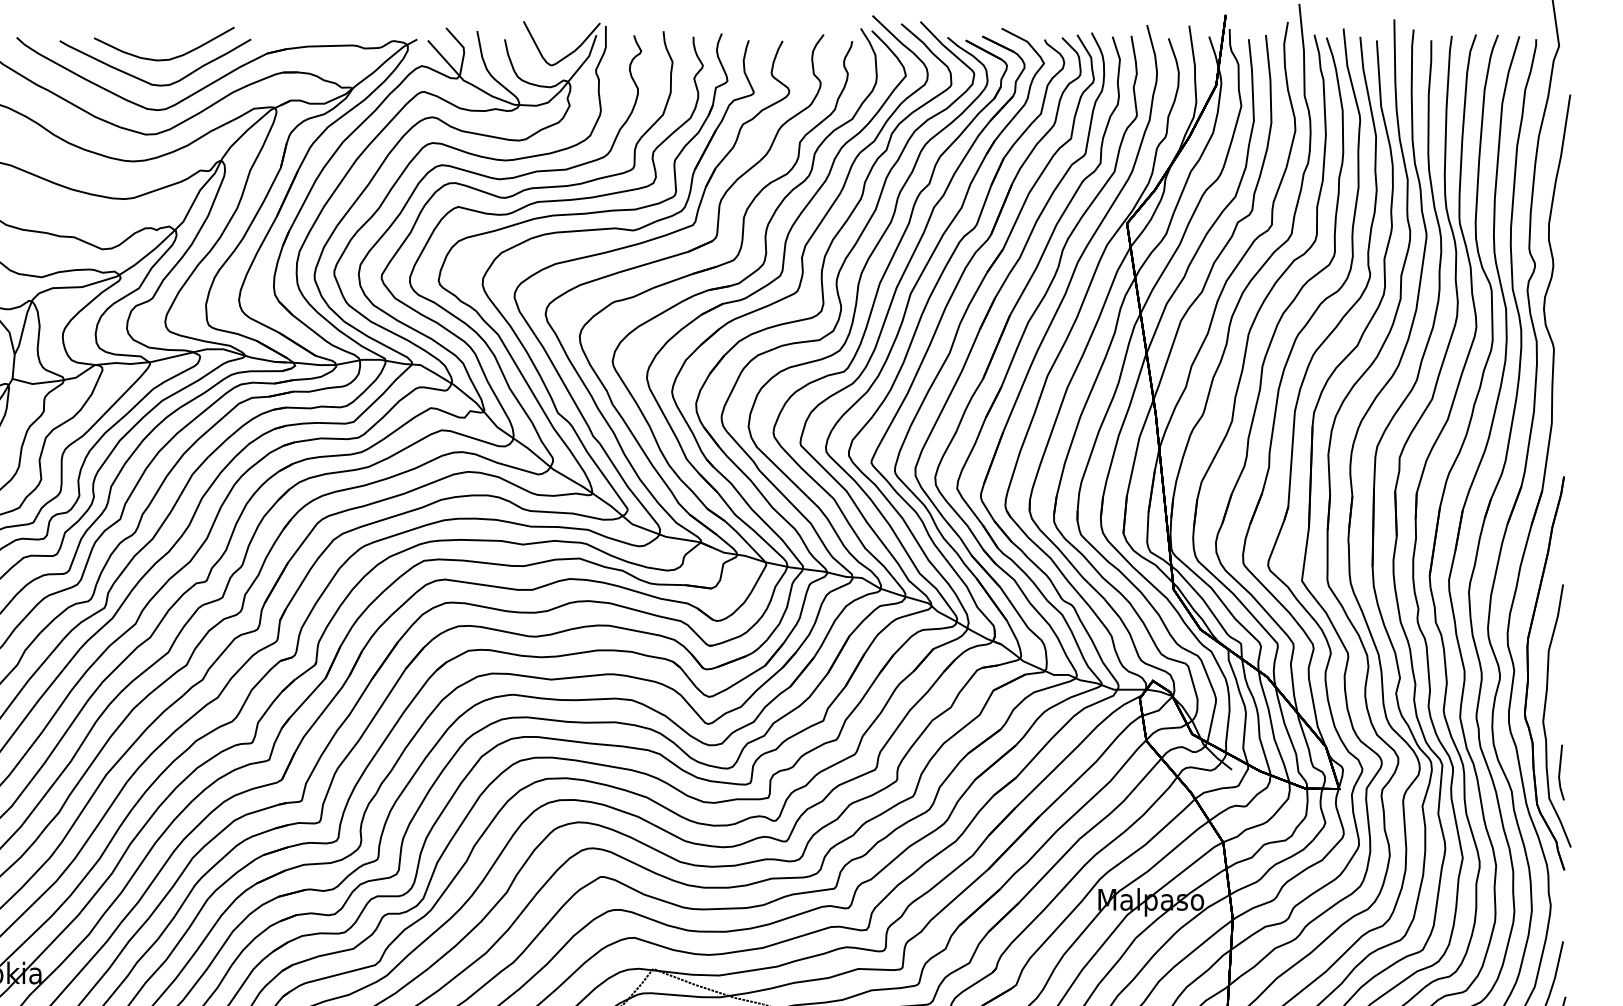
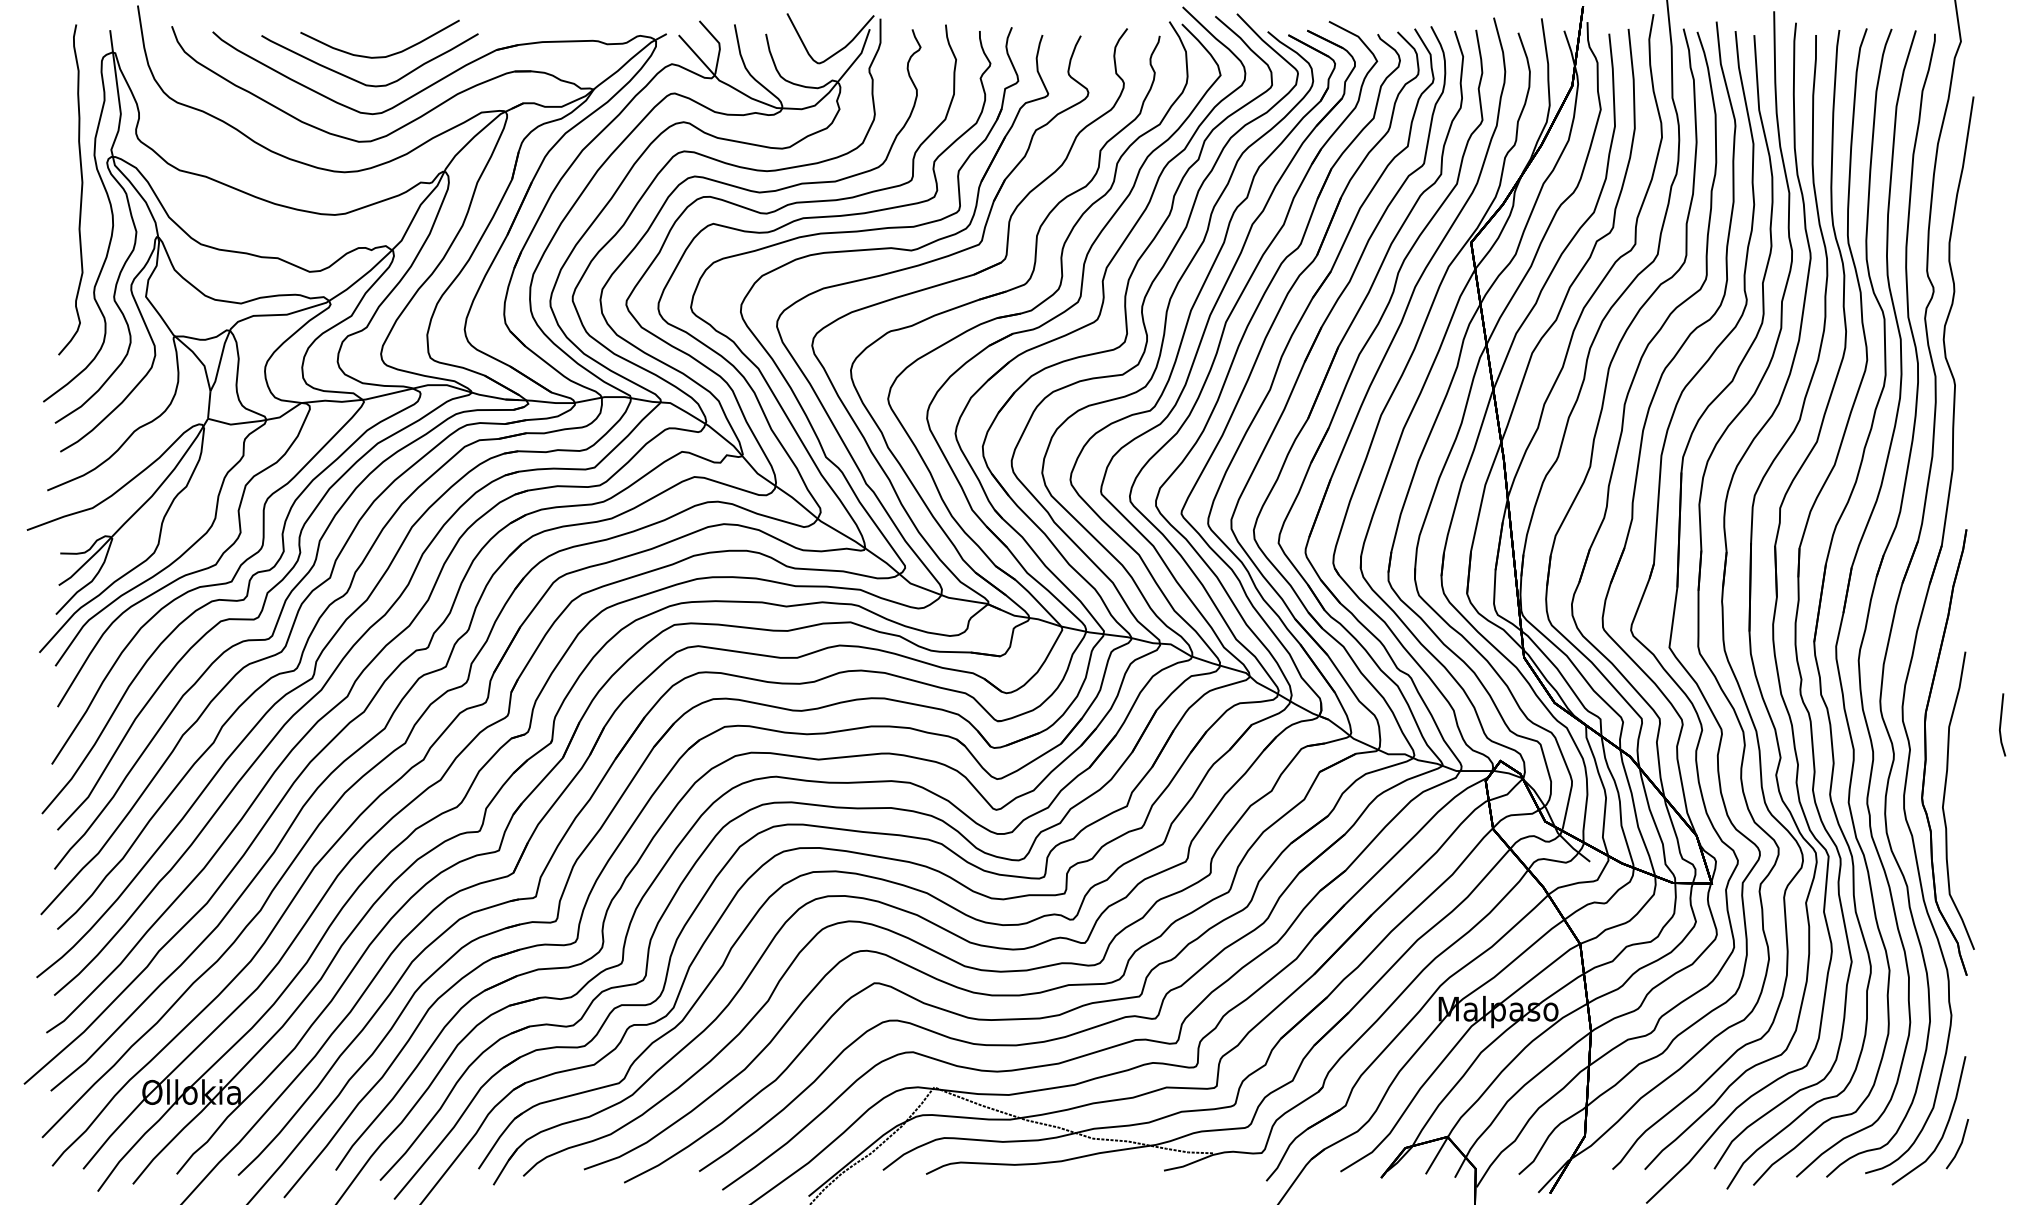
part: (1561, 772) -> (2002, 724), moved

